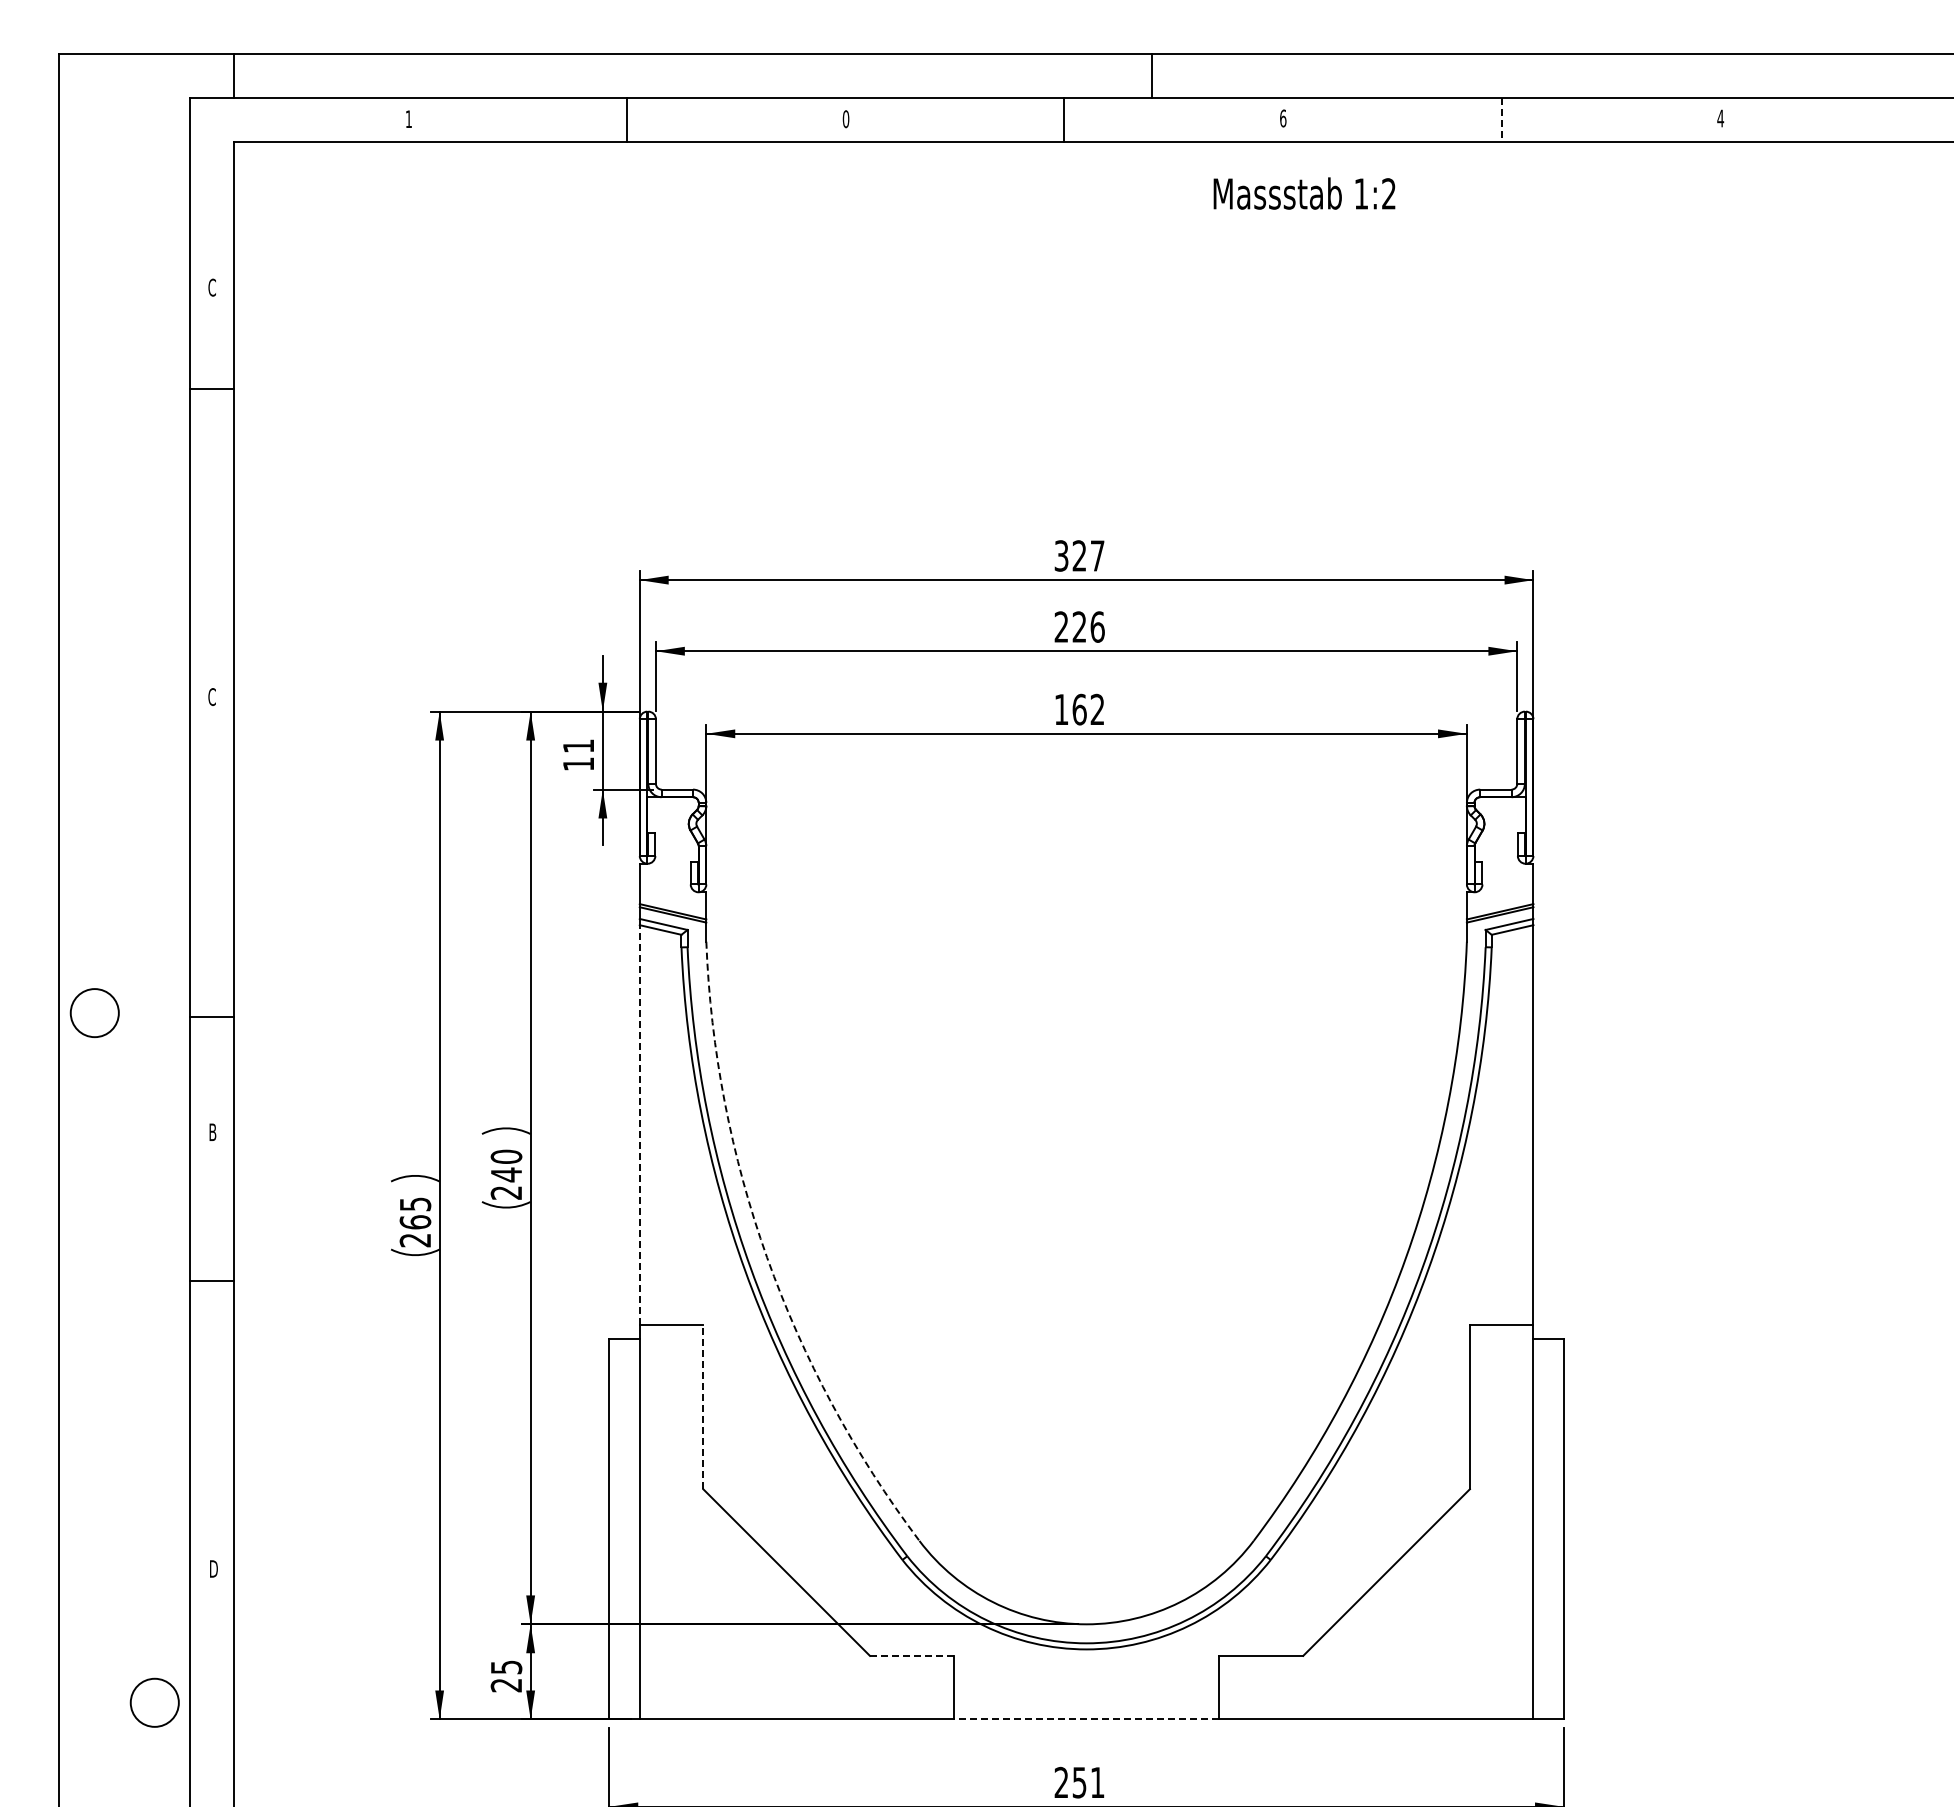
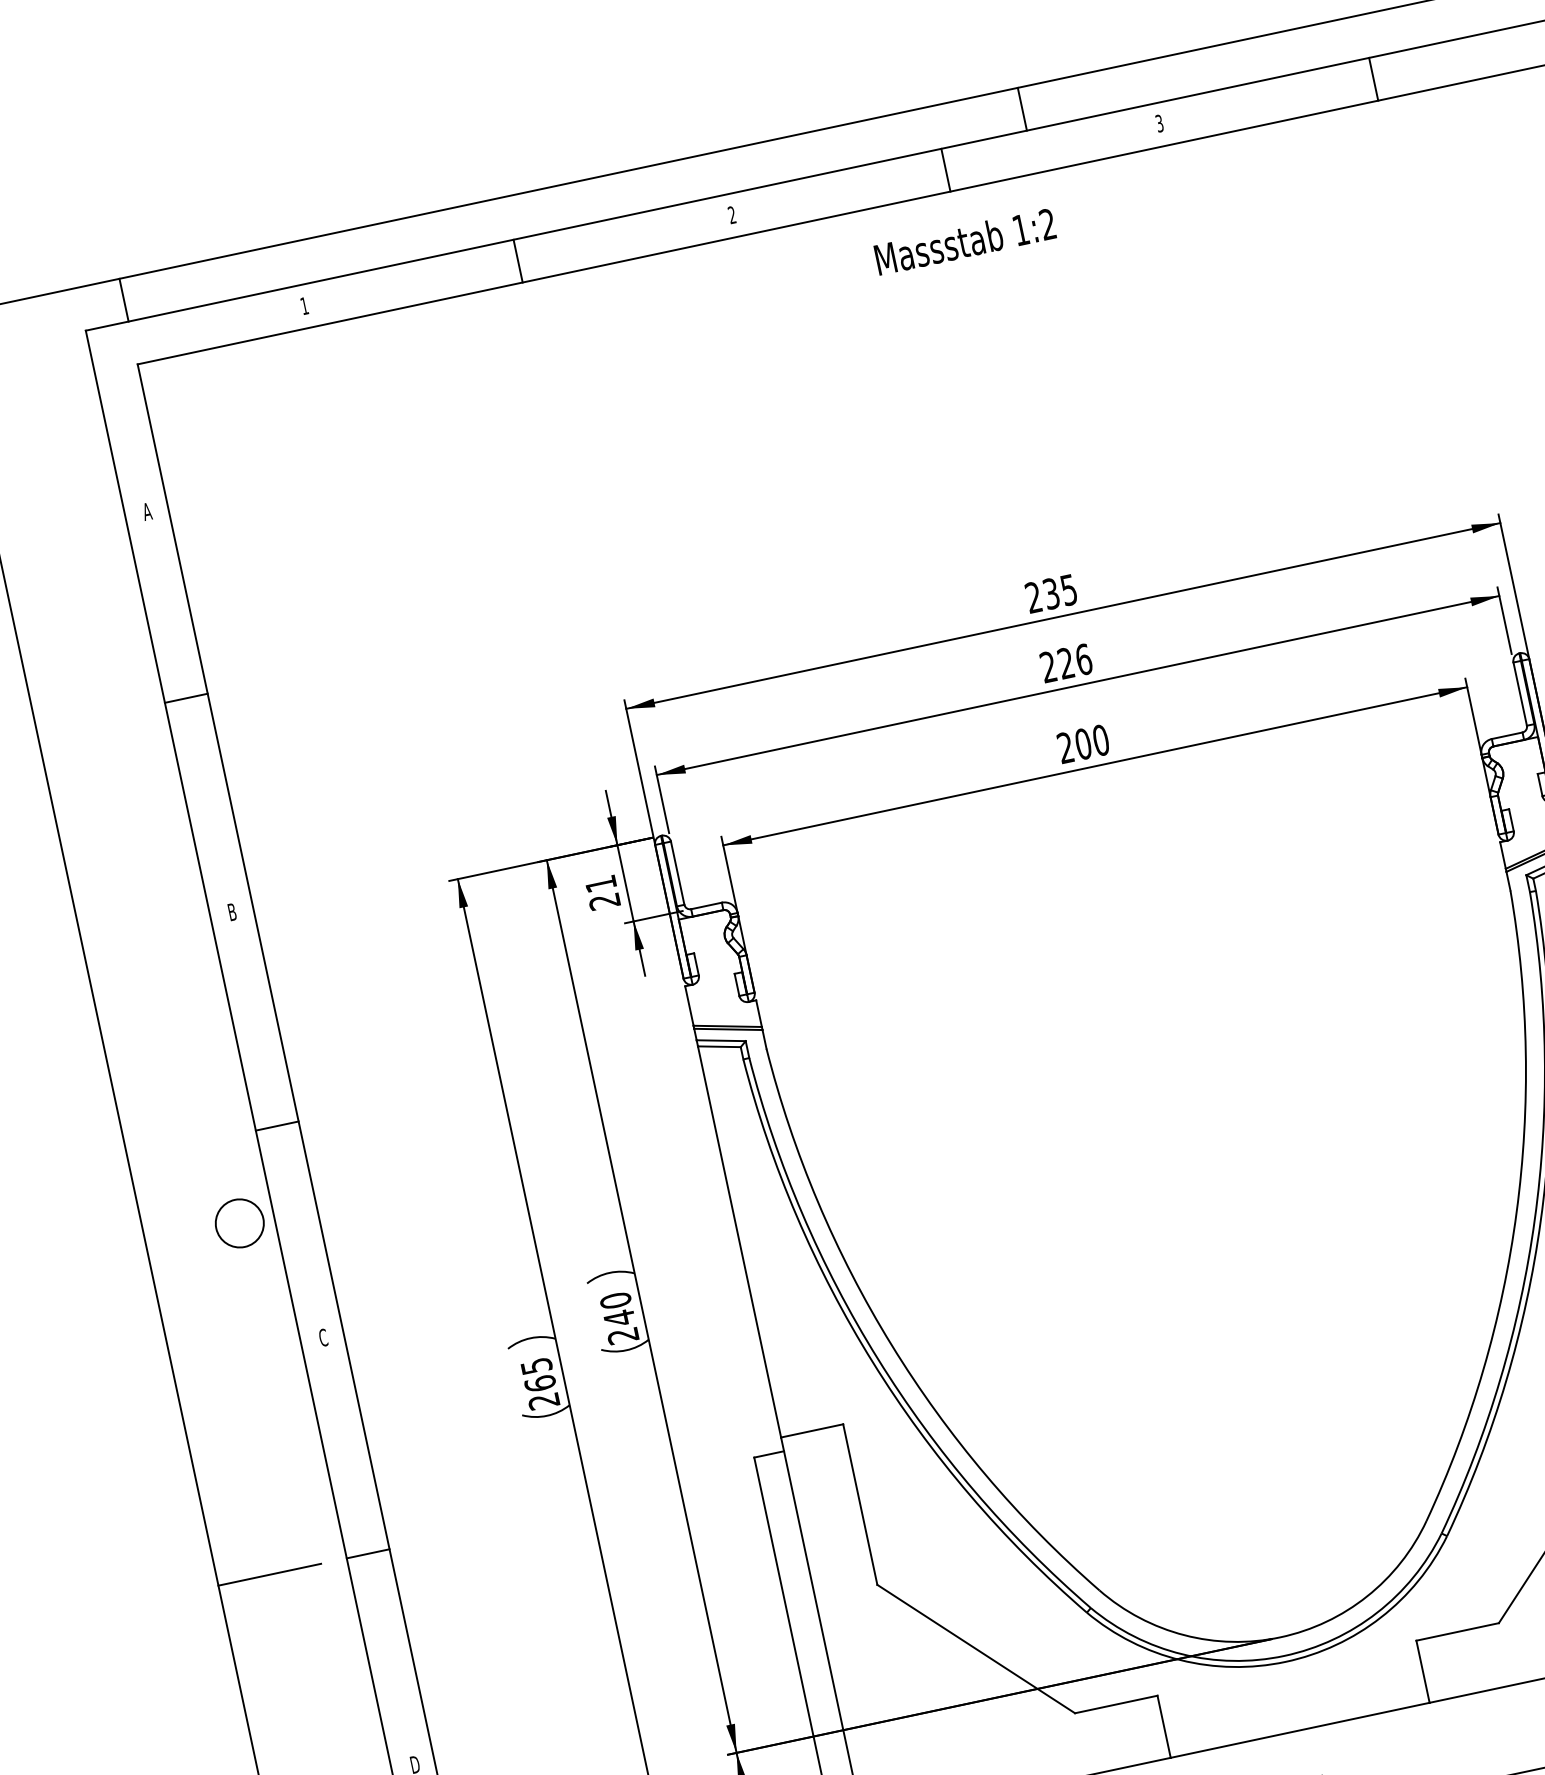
text: (1283, 118) -> (1159, 123), 6 -> 3
text: (845, 119) -> (731, 215), 0 -> 2
line: (1501, 119) -> (1373, 79), dashed -> solid
text: (1304, 193) -> (965, 241), moved
text: (212, 287) -> (147, 511), C -> A
line: (211, 389) -> (186, 698), moved
text: (1079, 555) -> (1051, 593), 327 -> 235
text: (211, 696) -> (231, 911), C -> B
text: (1079, 709) -> (1083, 743), 162 -> 200
text: (577, 764) -> (603, 902), 11 -> 21
circle: (94, 1012) -> (239, 1222), moved
line: (211, 1016) -> (277, 1125), moved
line: (639, 1125) -> (739, 1242), dashed -> solid
text: (212, 1132) -> (323, 1338), B -> C
arc: (767, 1257) -> (891, 1344), dashed -> solid
line: (211, 1280) -> (367, 1553), moved
line: (110, 1352) -> (269, 1574), added
line: (703, 1406) -> (860, 1503), dashed -> solid
line: (911, 1655) -> (1115, 1704), dashed -> solid
line: (1086, 1719) -> (1300, 1730), dashed -> solid

